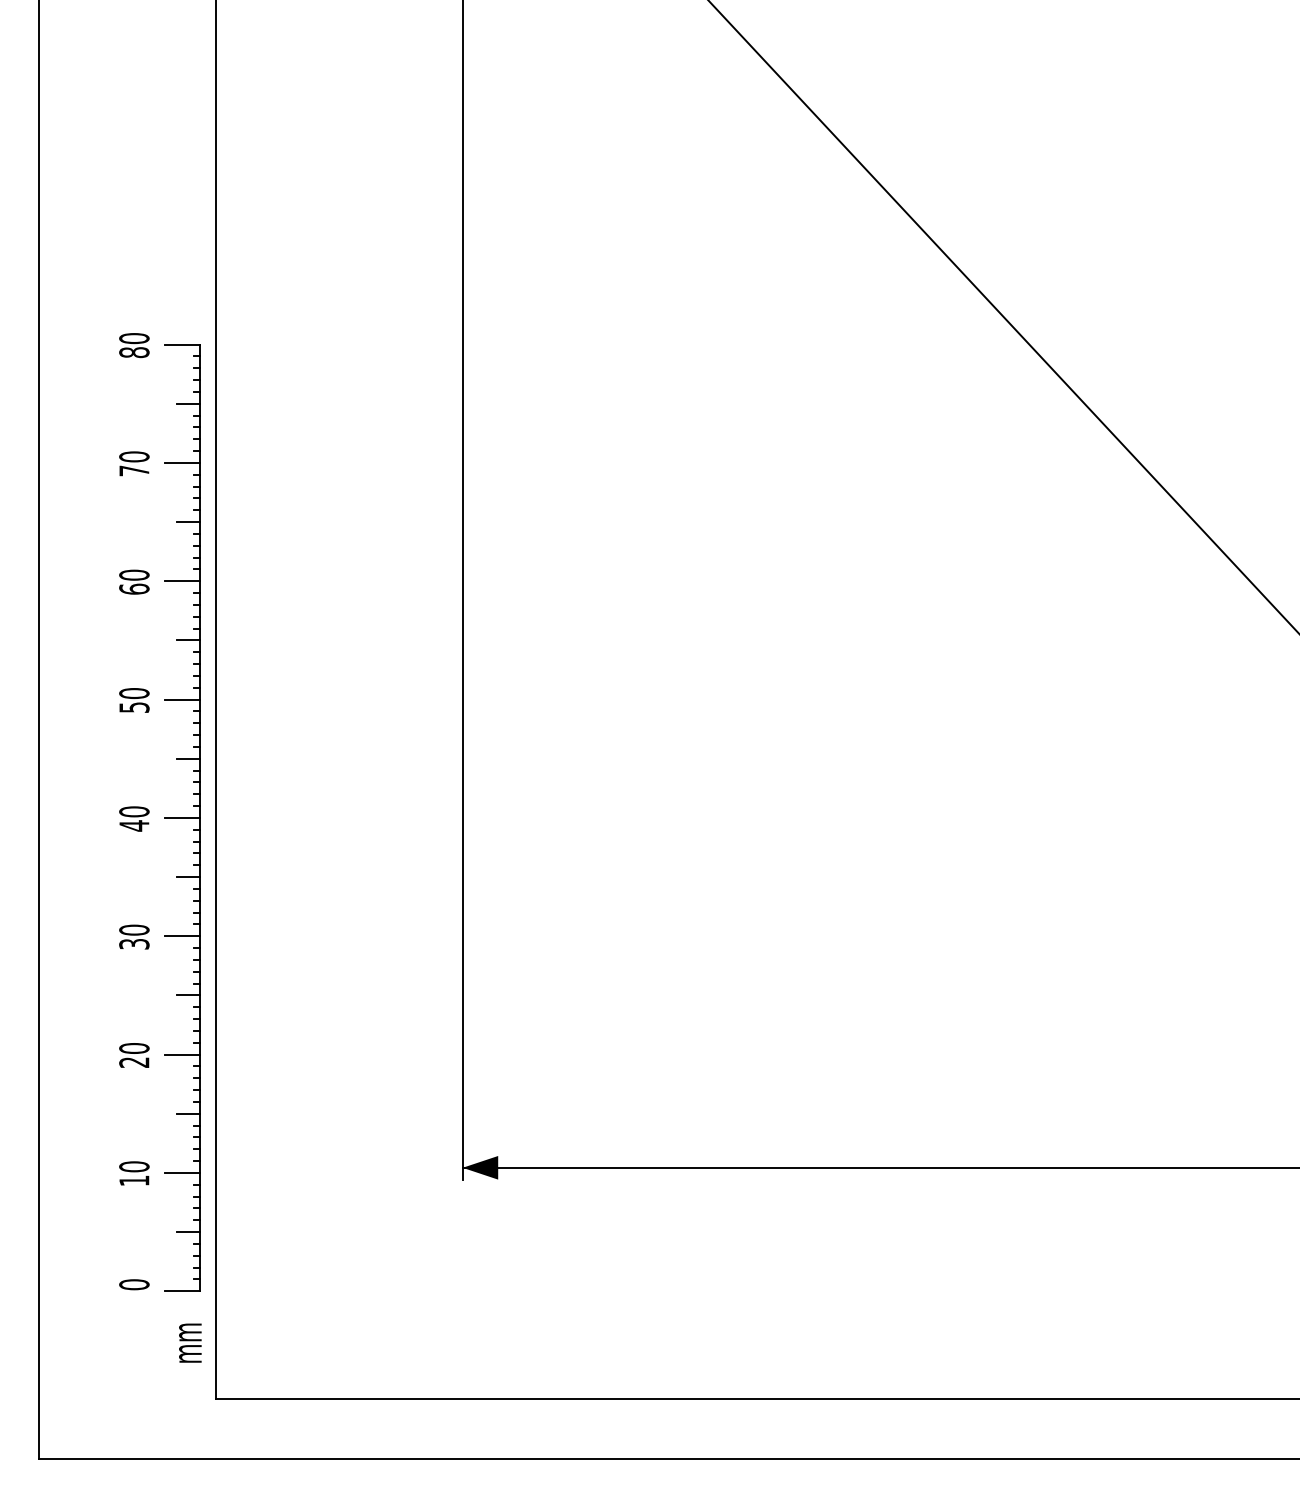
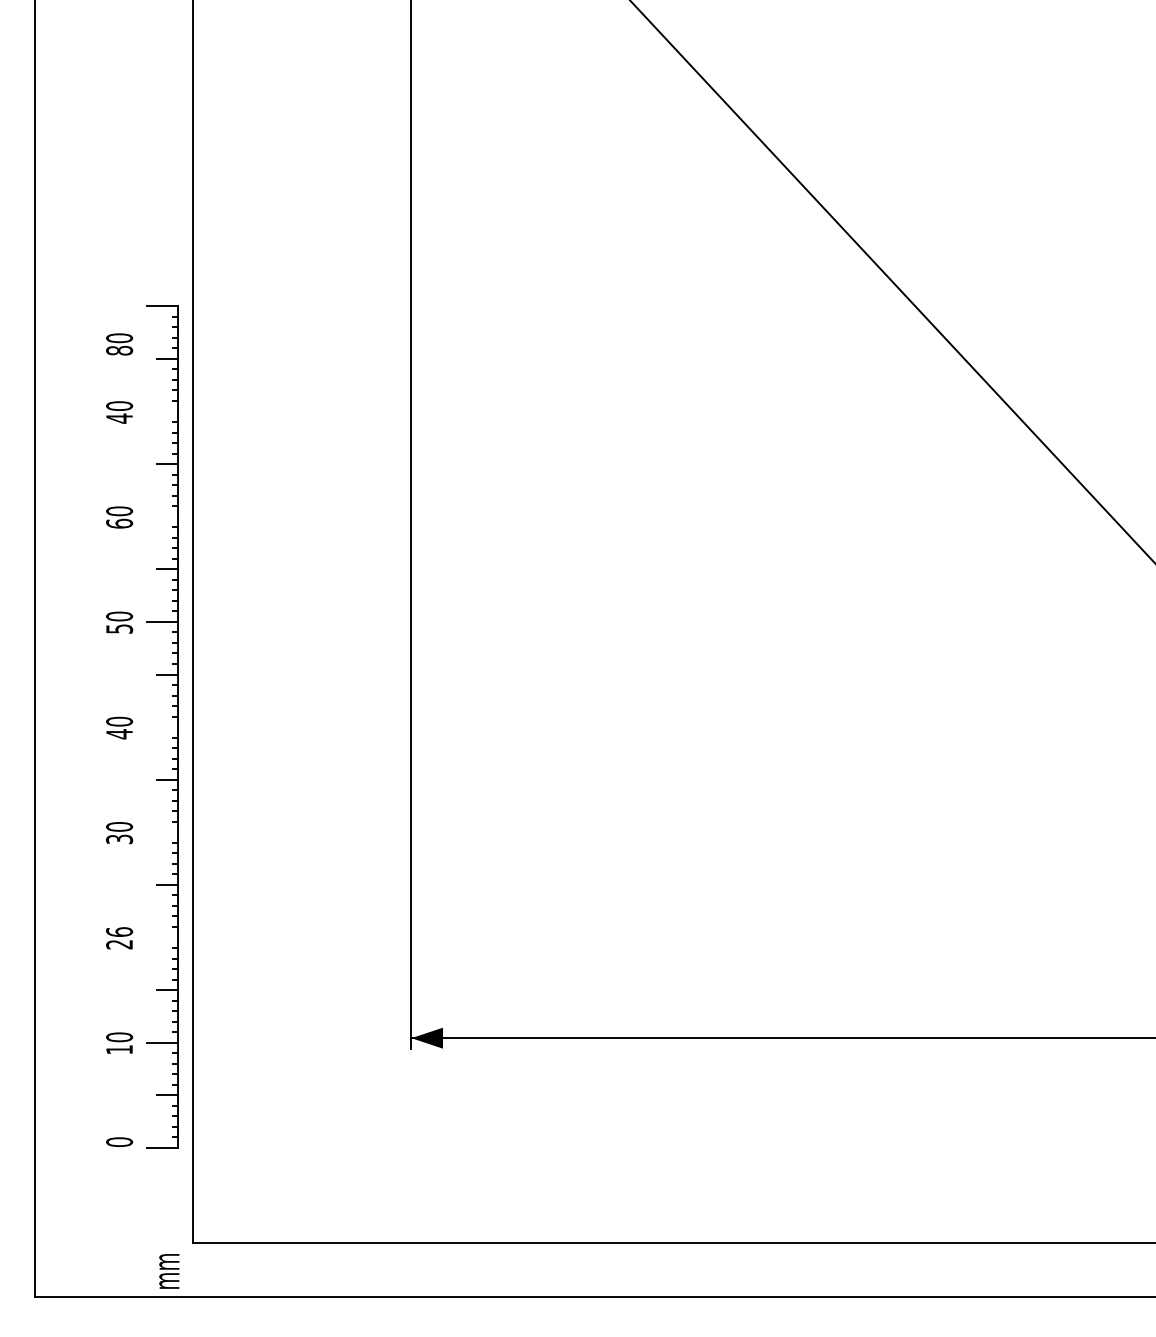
text: (134, 345) -> (119, 344), moved
line: (182, 462) -> (162, 411), removed
text: (134, 470) -> (119, 418), 70 -> 40
line: (182, 581) -> (162, 516), removed
line: (182, 817) -> (162, 726), removed
line: (182, 936) -> (162, 832), removed
text: (134, 1047) -> (119, 931), 20 -> 26
line: (182, 1054) -> (162, 937), removed
text: (190, 1342) -> (169, 1270), moved

